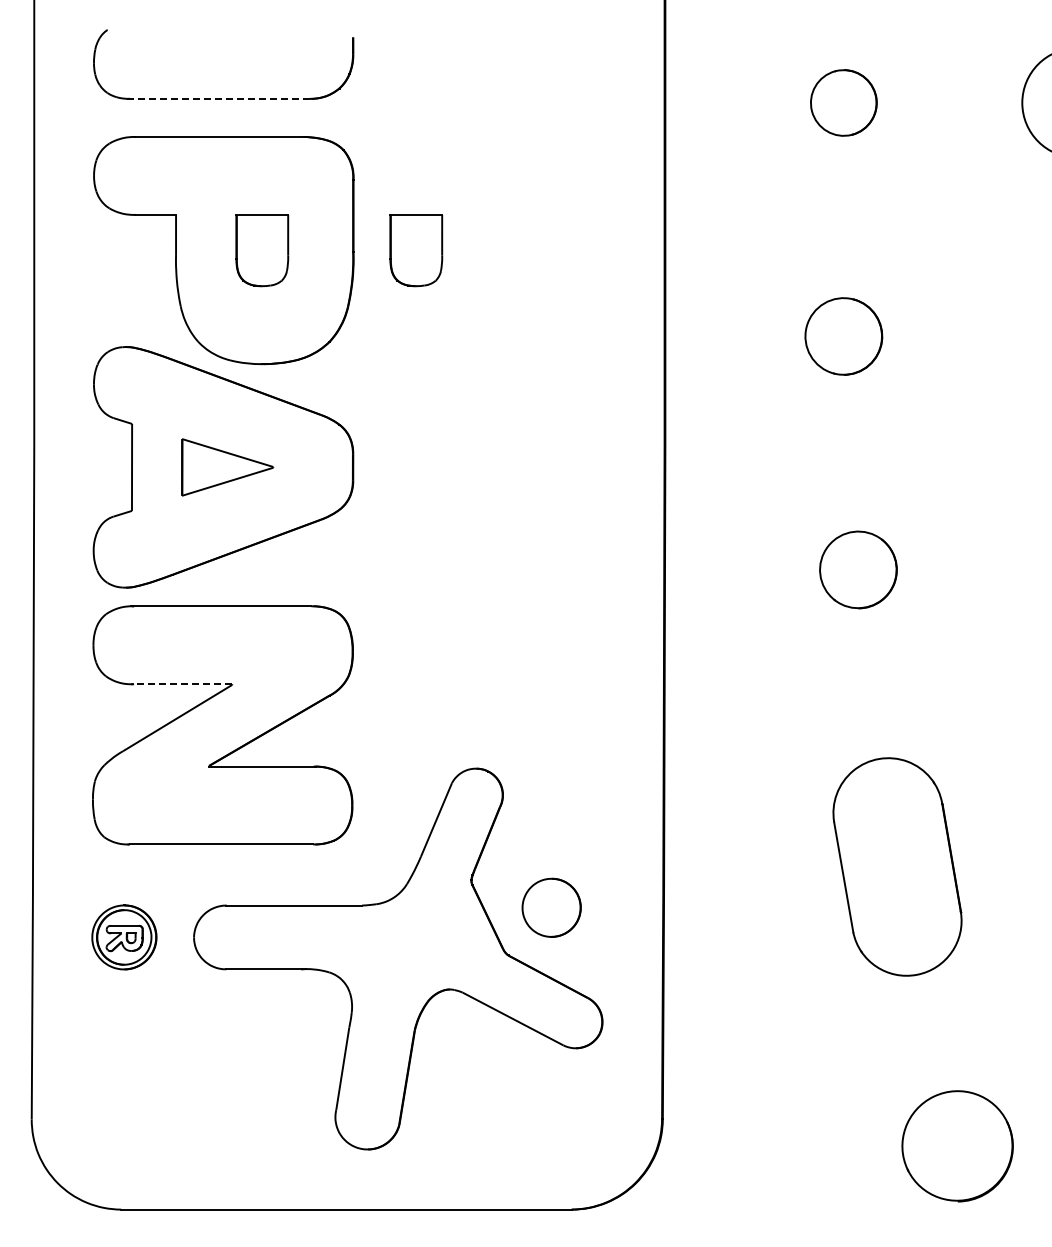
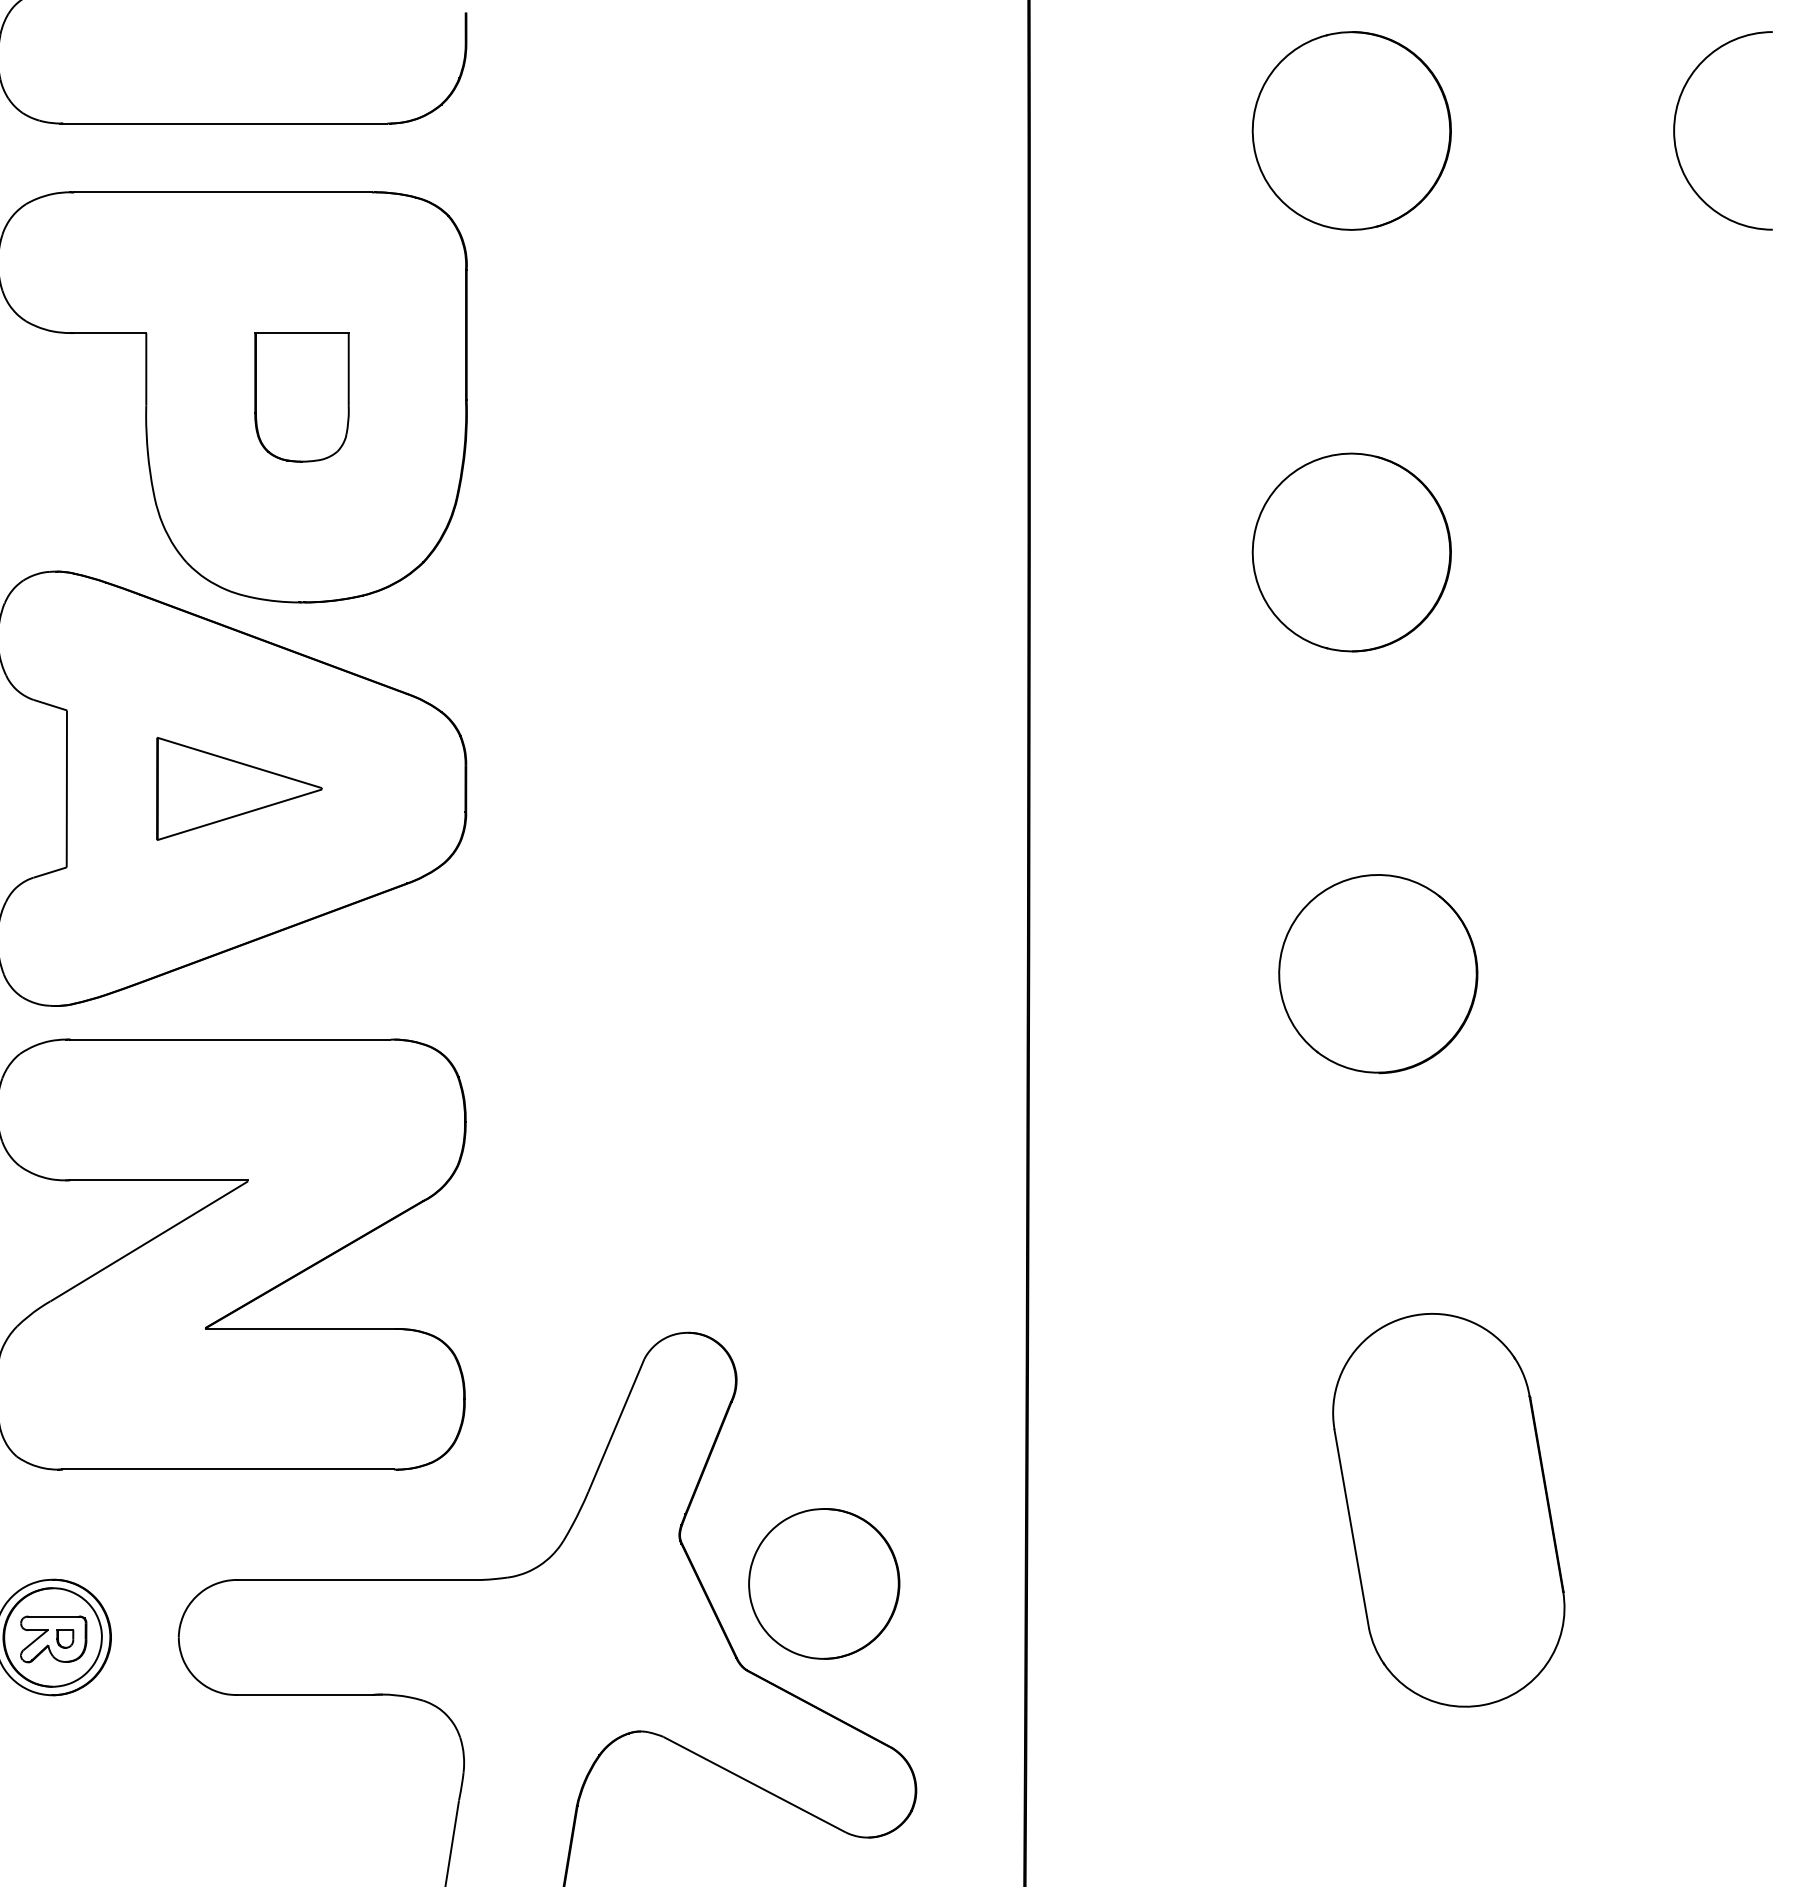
line: (219, 98) -> (224, 122), dashed -> solid
part: (843, 102) -> (1351, 130), size x1.67
part: (416, 250) -> (580, 397), removed
part: (843, 336) -> (1351, 552), size x1.43
part: (858, 569) -> (1378, 973), size x1.43
line: (182, 684) -> (157, 1180), dashed -> solid
part: (551, 907) -> (824, 1583), size x1.43

